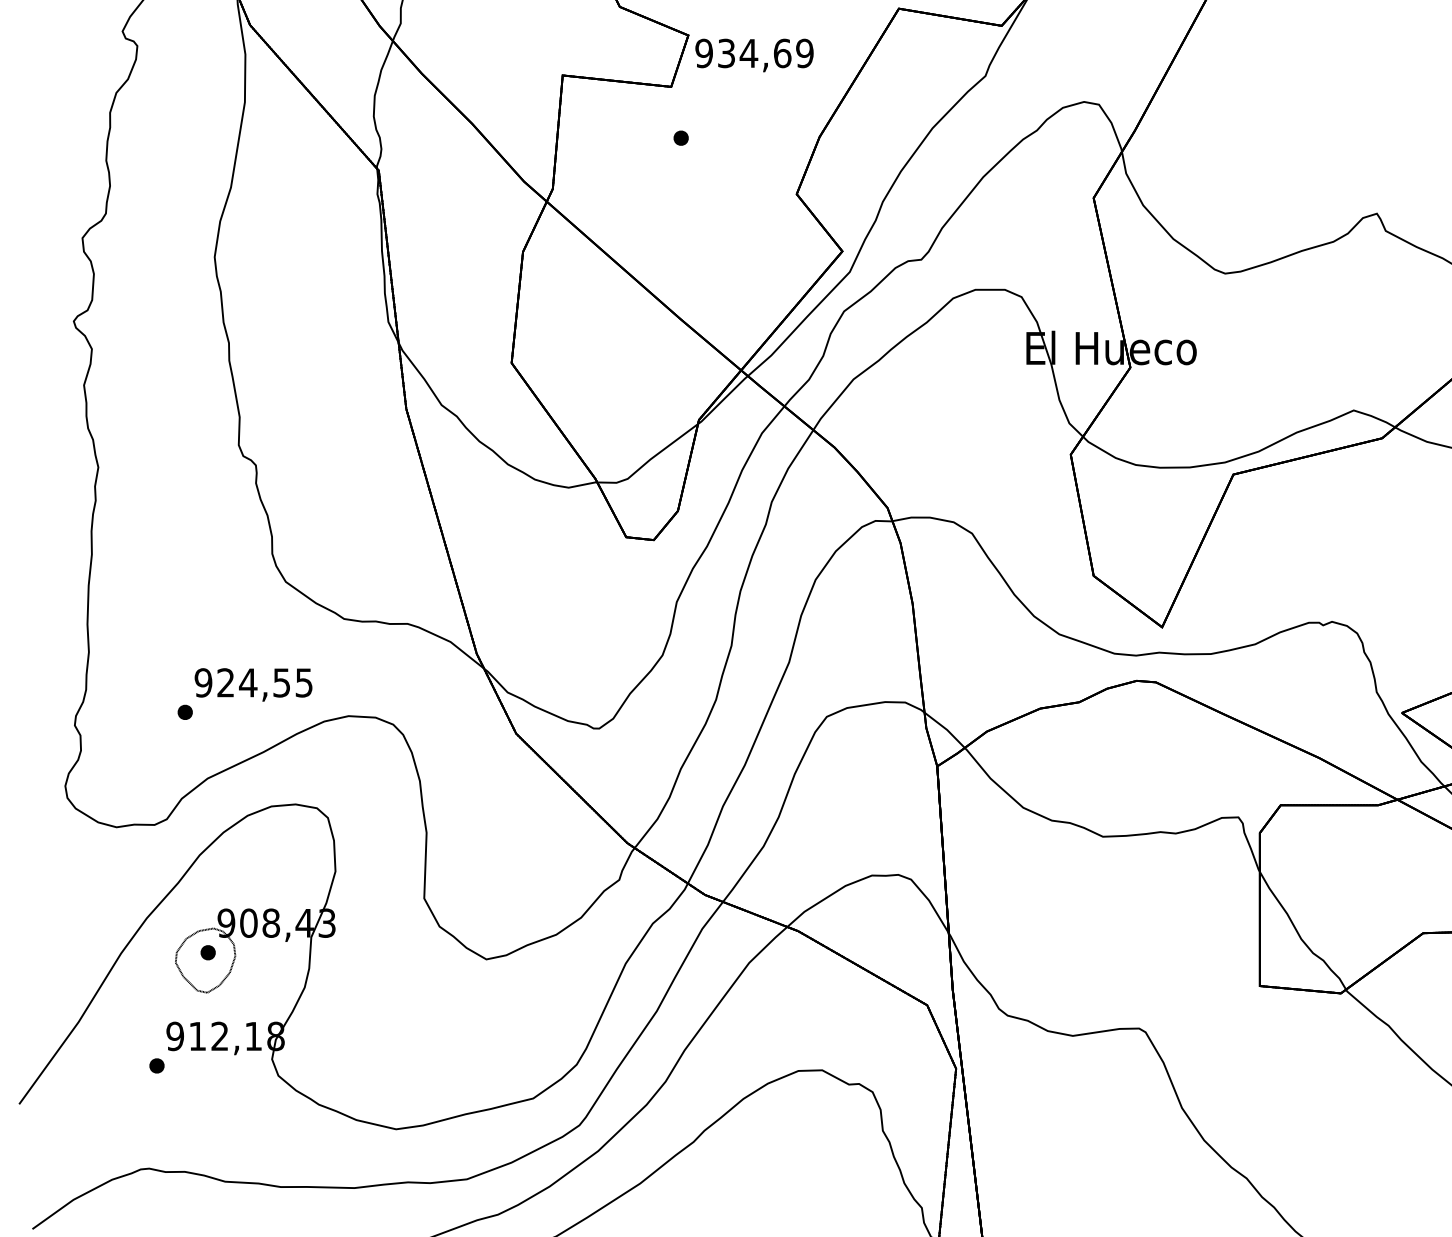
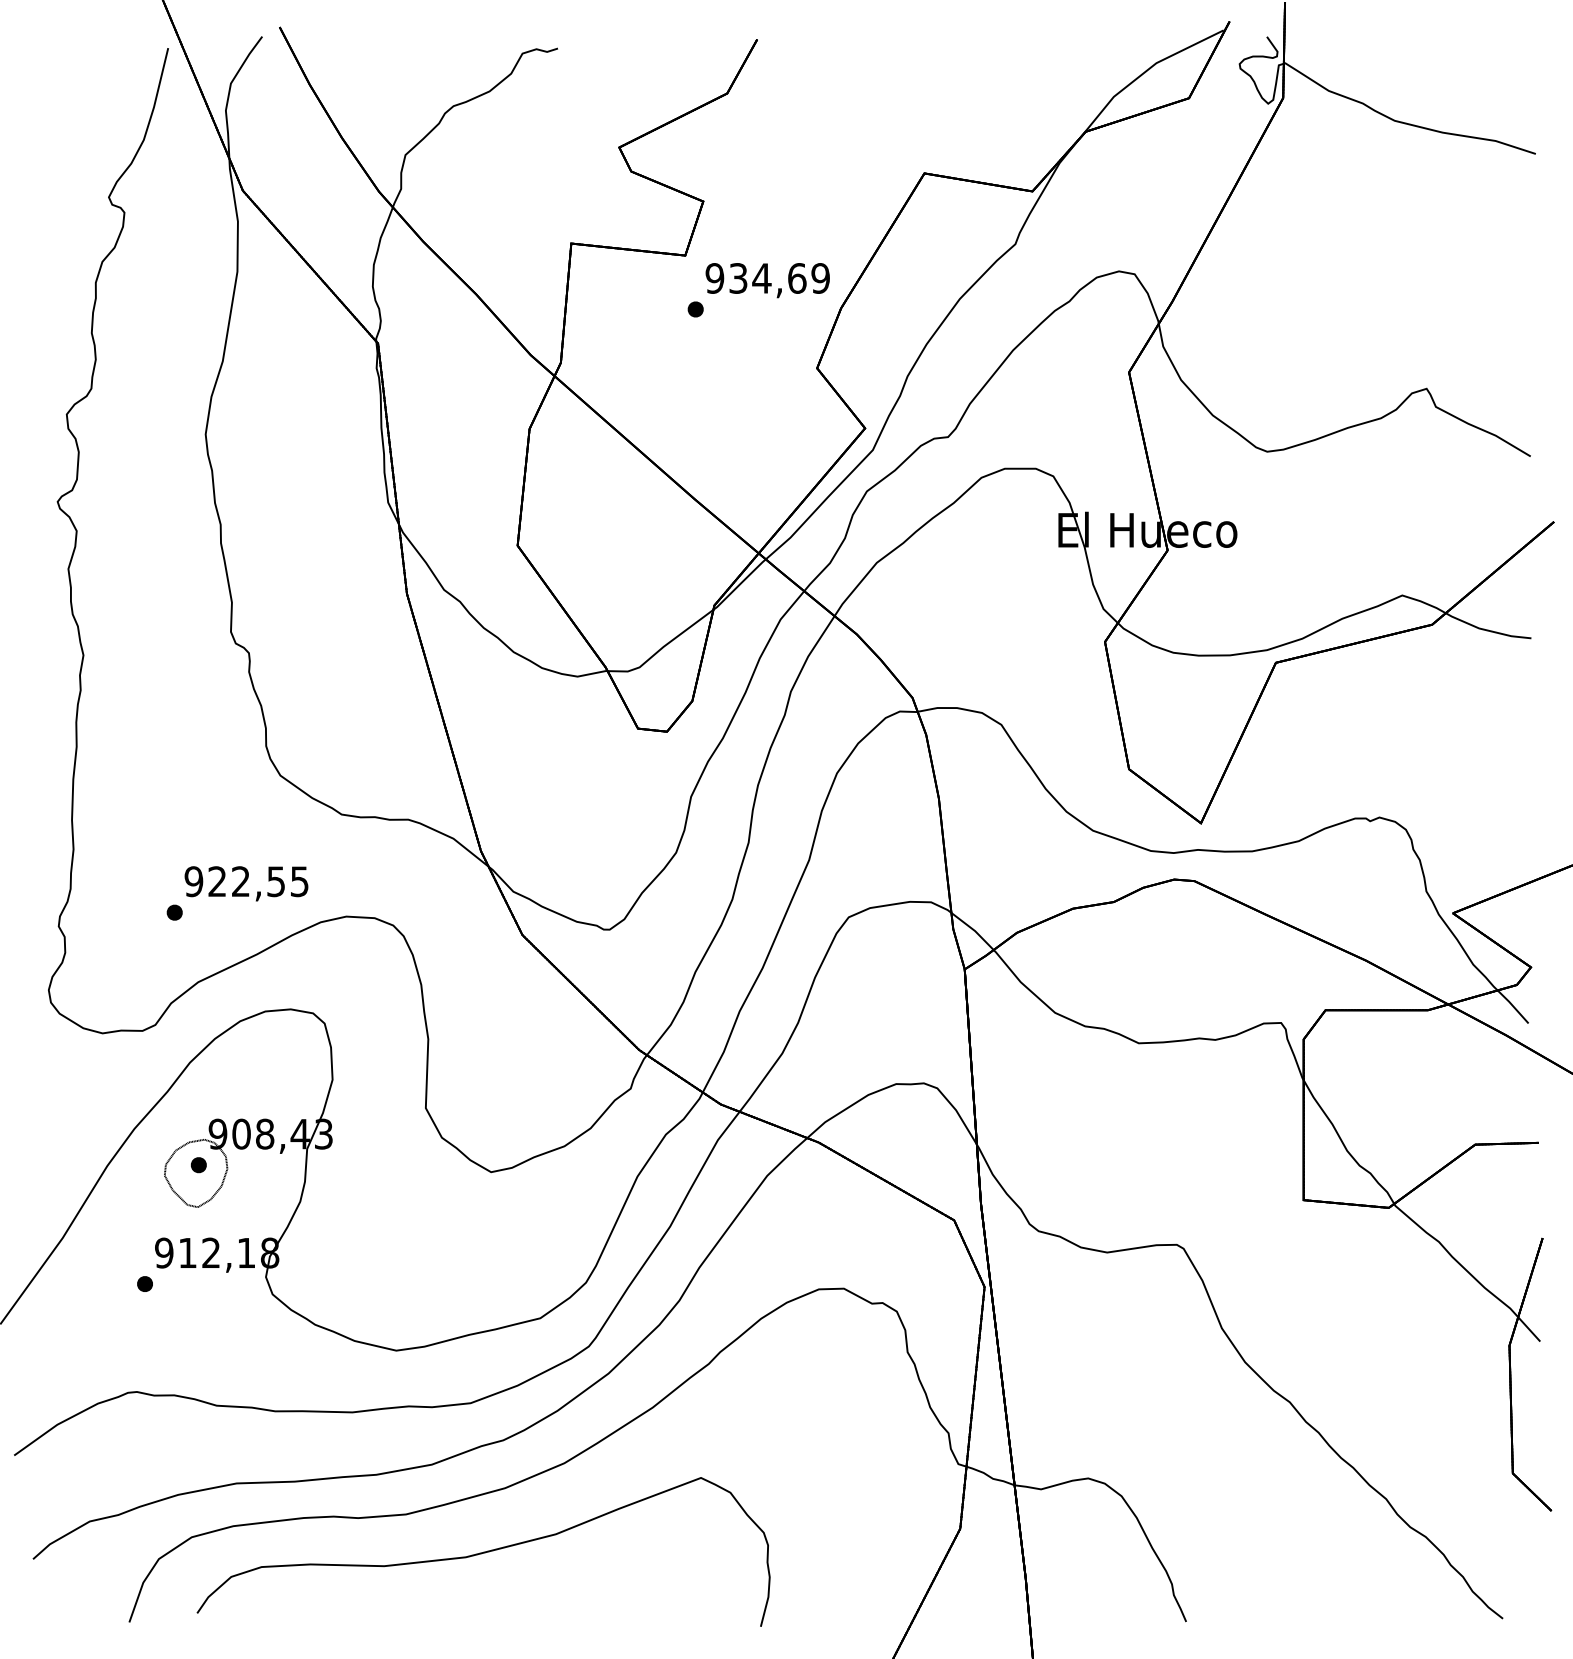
text: (754, 55) -> (767, 280), moved
text: (247, 682) -> (240, 881), 924,55 -> 922,55

